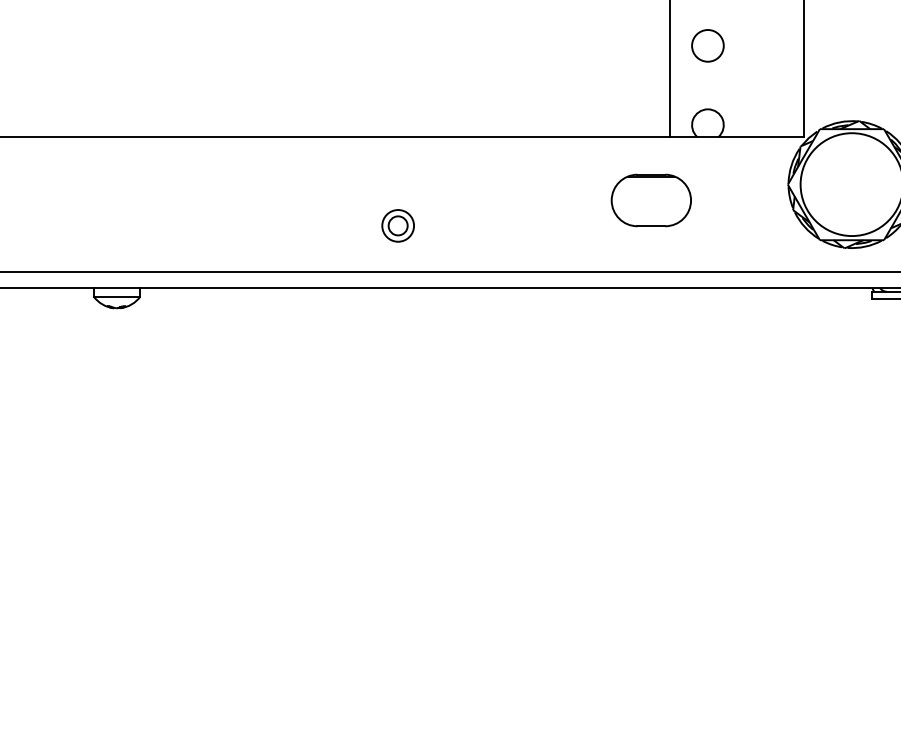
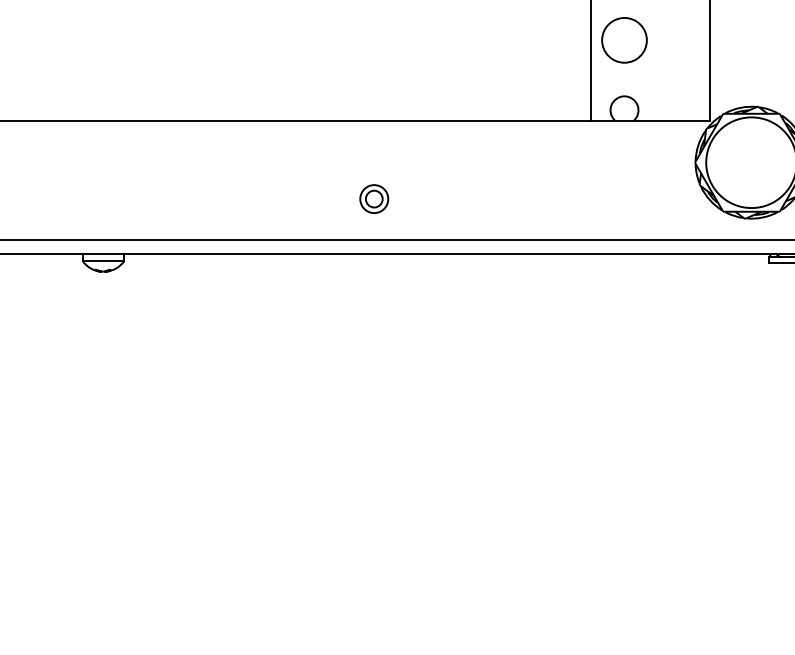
circle: (707, 45) -> (624, 40), size x1.6
part: (650, 200) -> (573, 176), removed
part: (397, 225) -> (373, 198), moved

